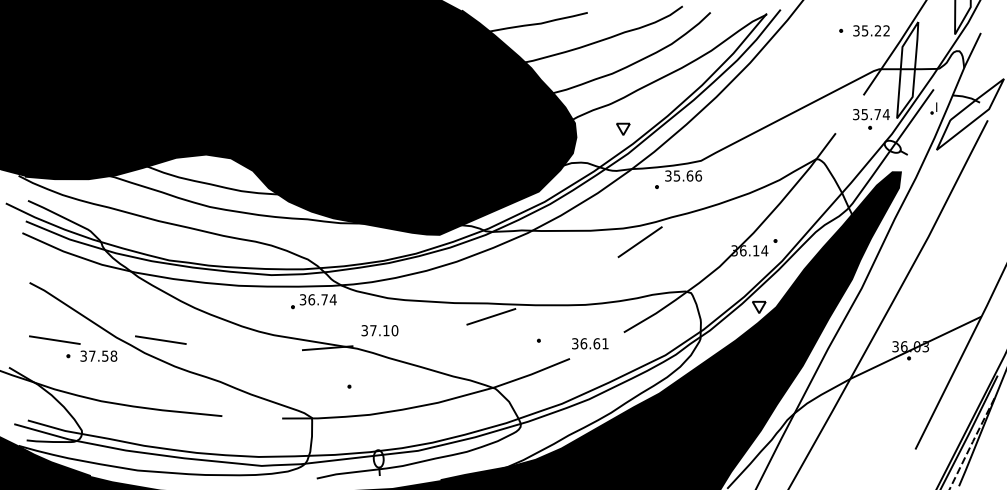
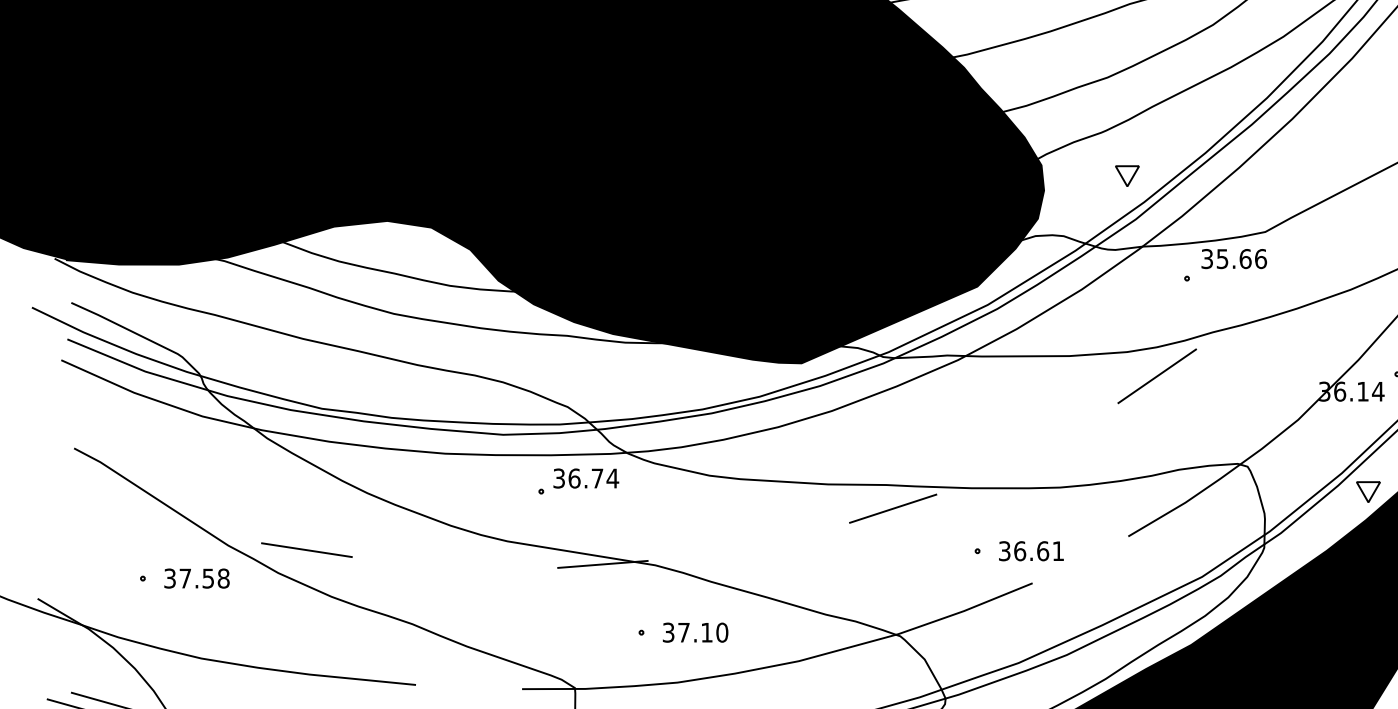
text: (379, 330) -> (694, 632), moved
line: (54, 339) -> (118, 548), removed
text: (590, 343) -> (1031, 550), moved

